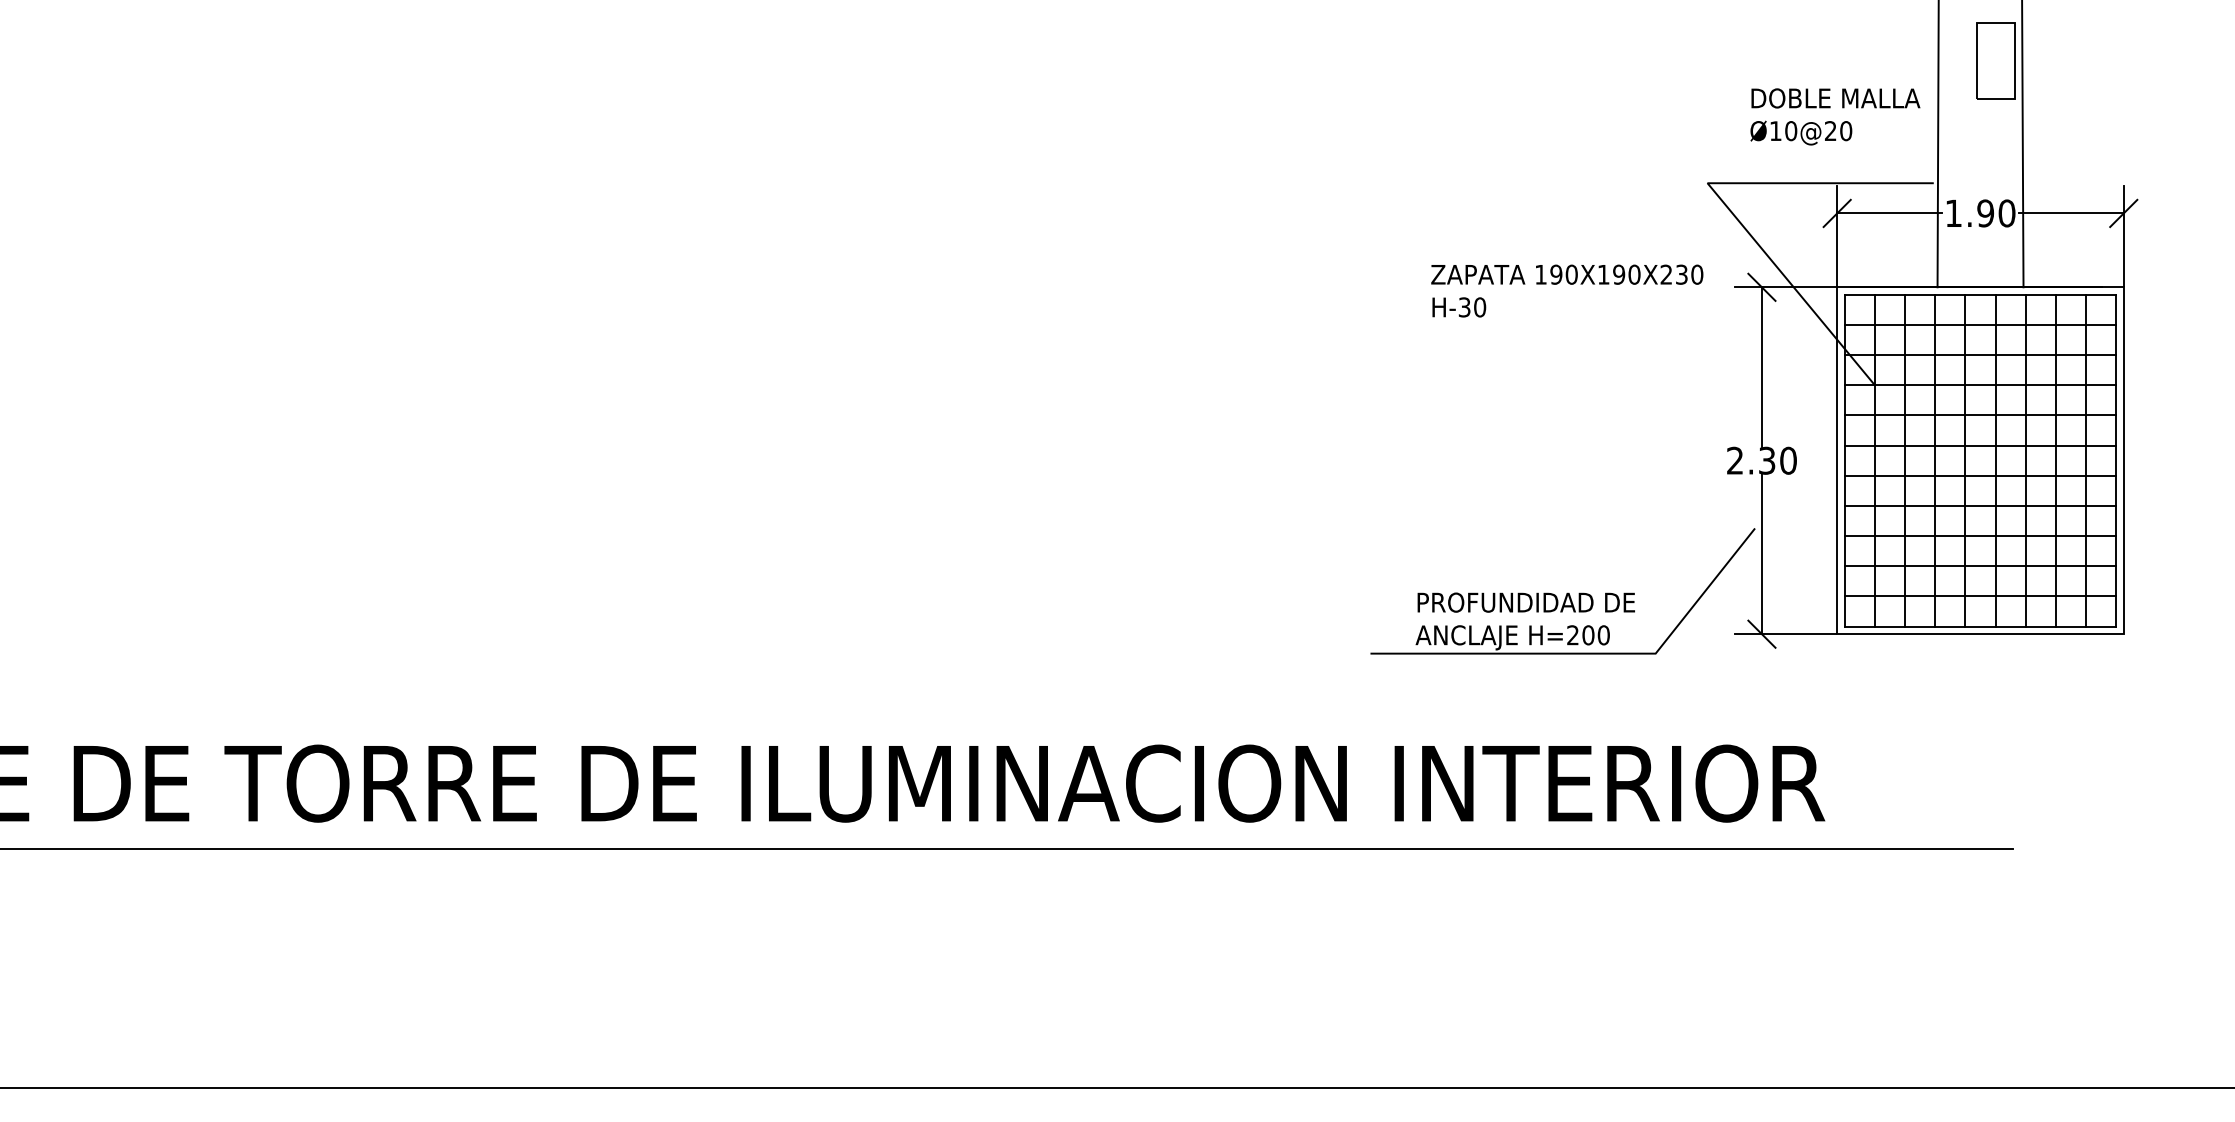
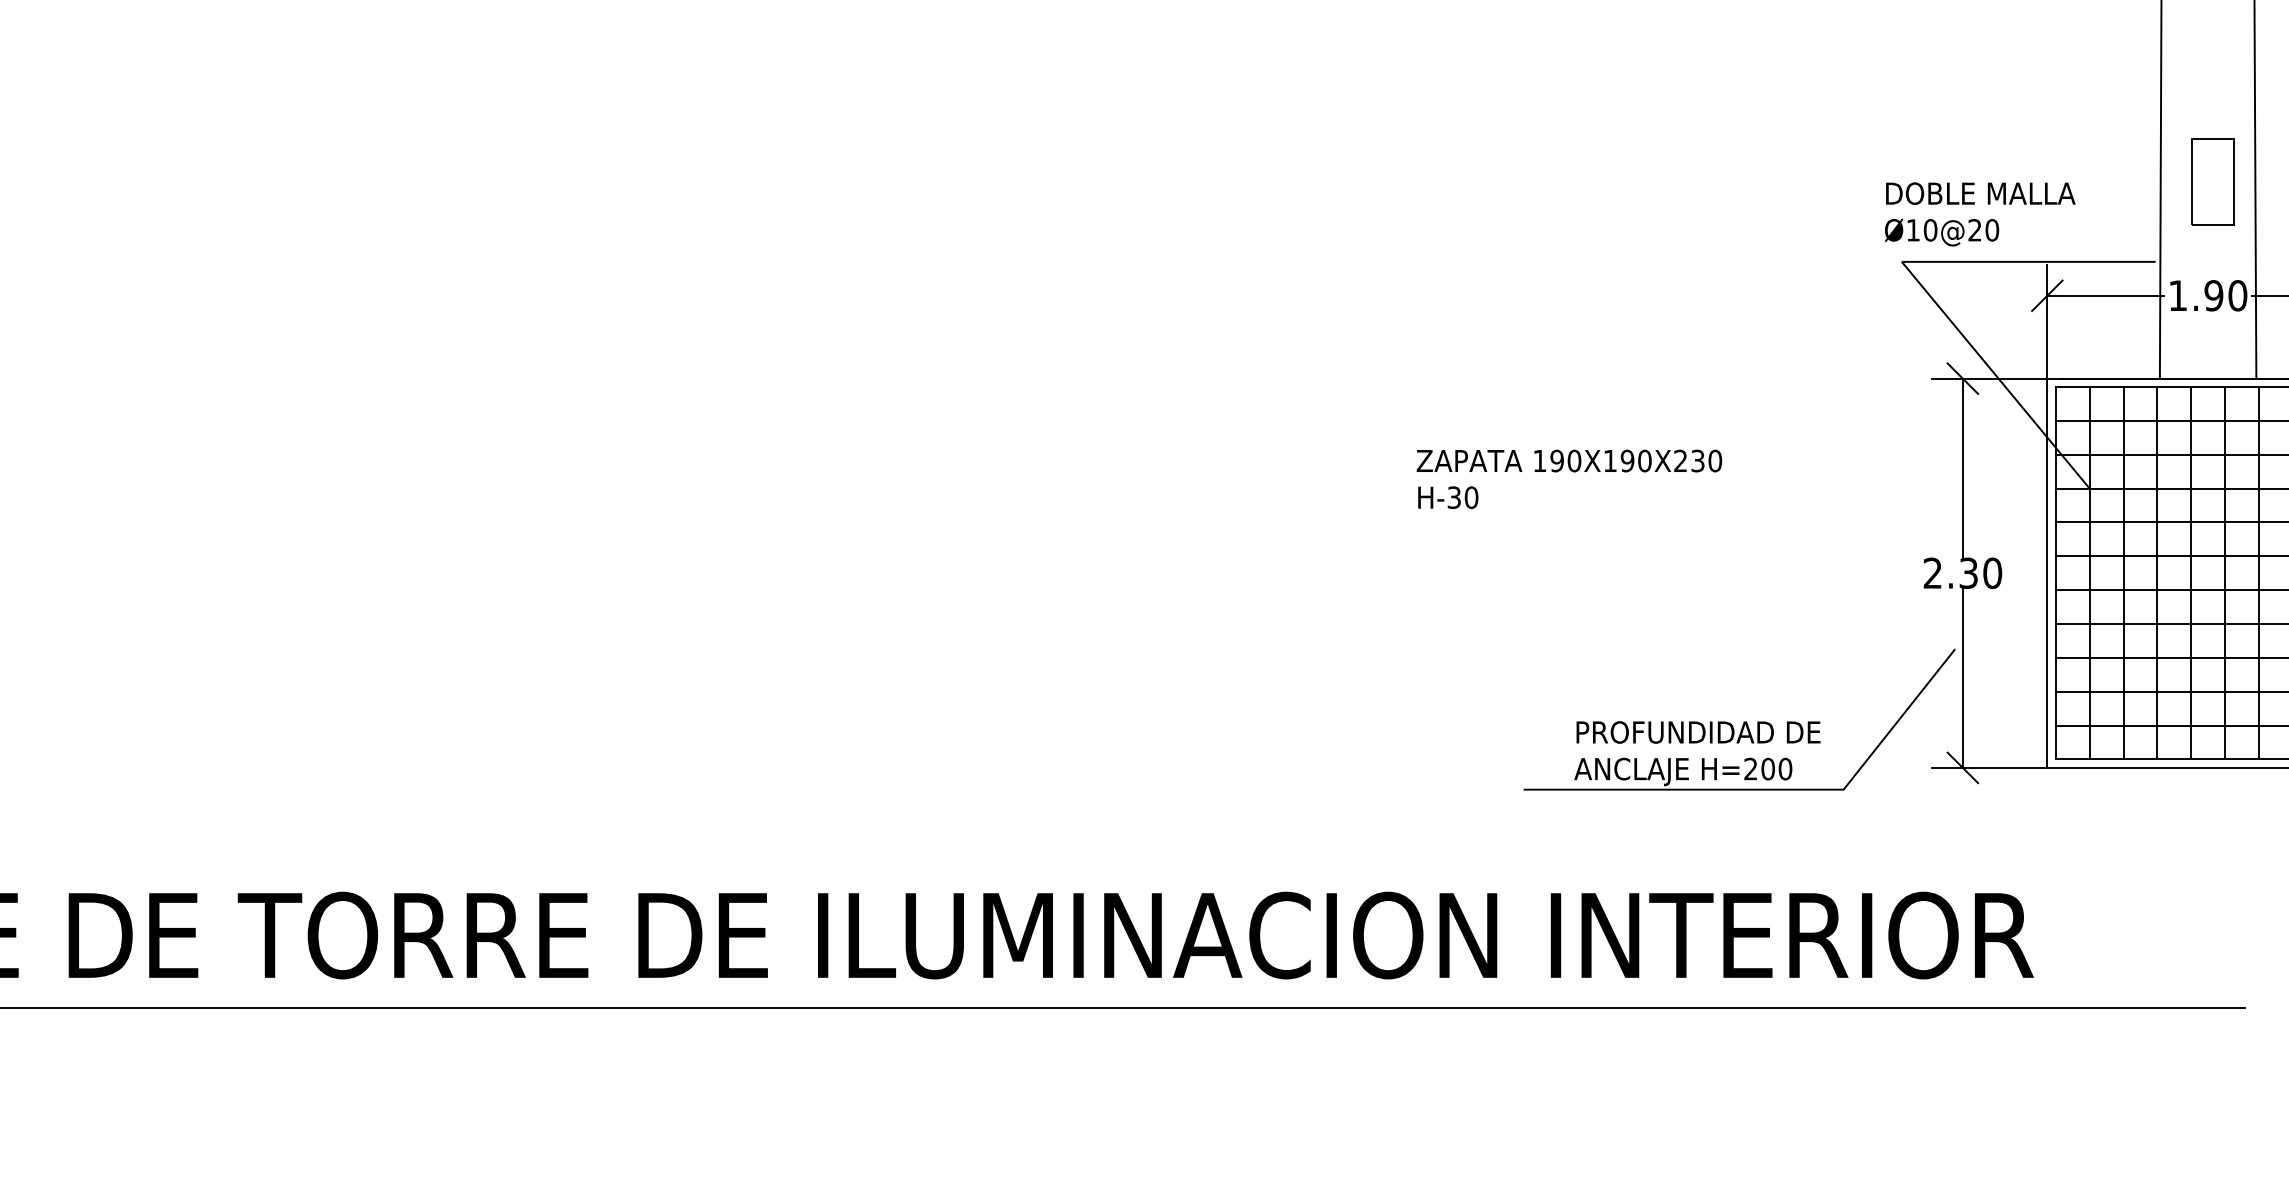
part: (1995, 60) -> (2212, 181), moved
text: (1835, 116) -> (1980, 213), moved
text: (1567, 290) -> (1569, 478), moved

